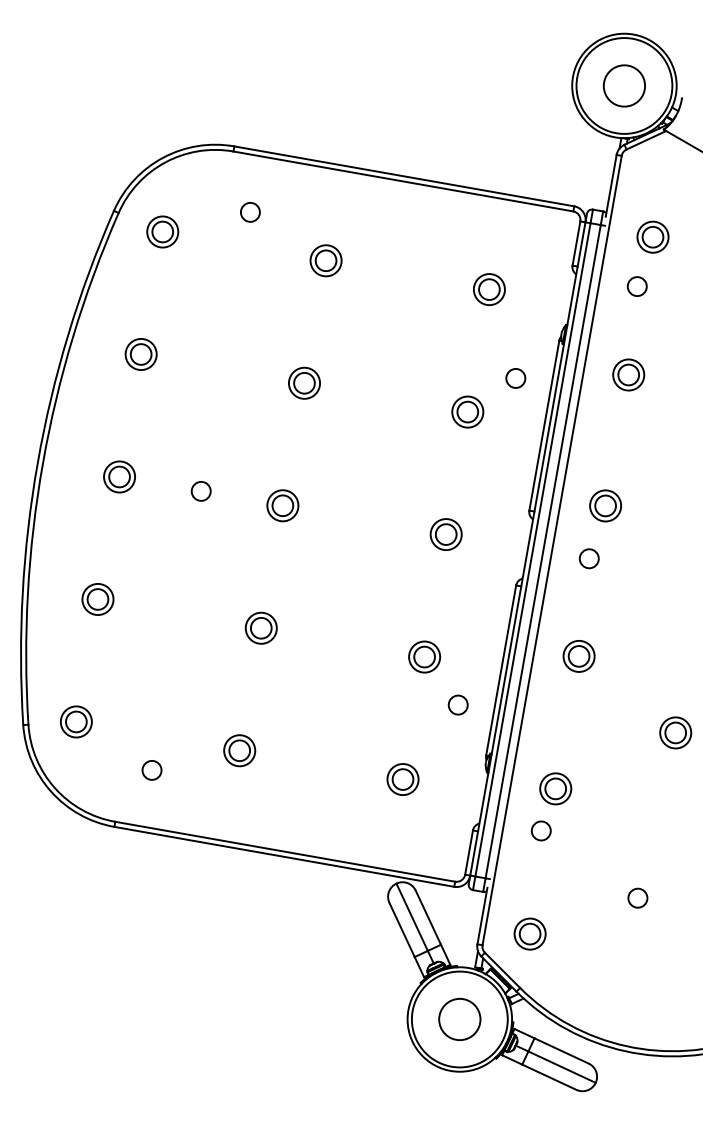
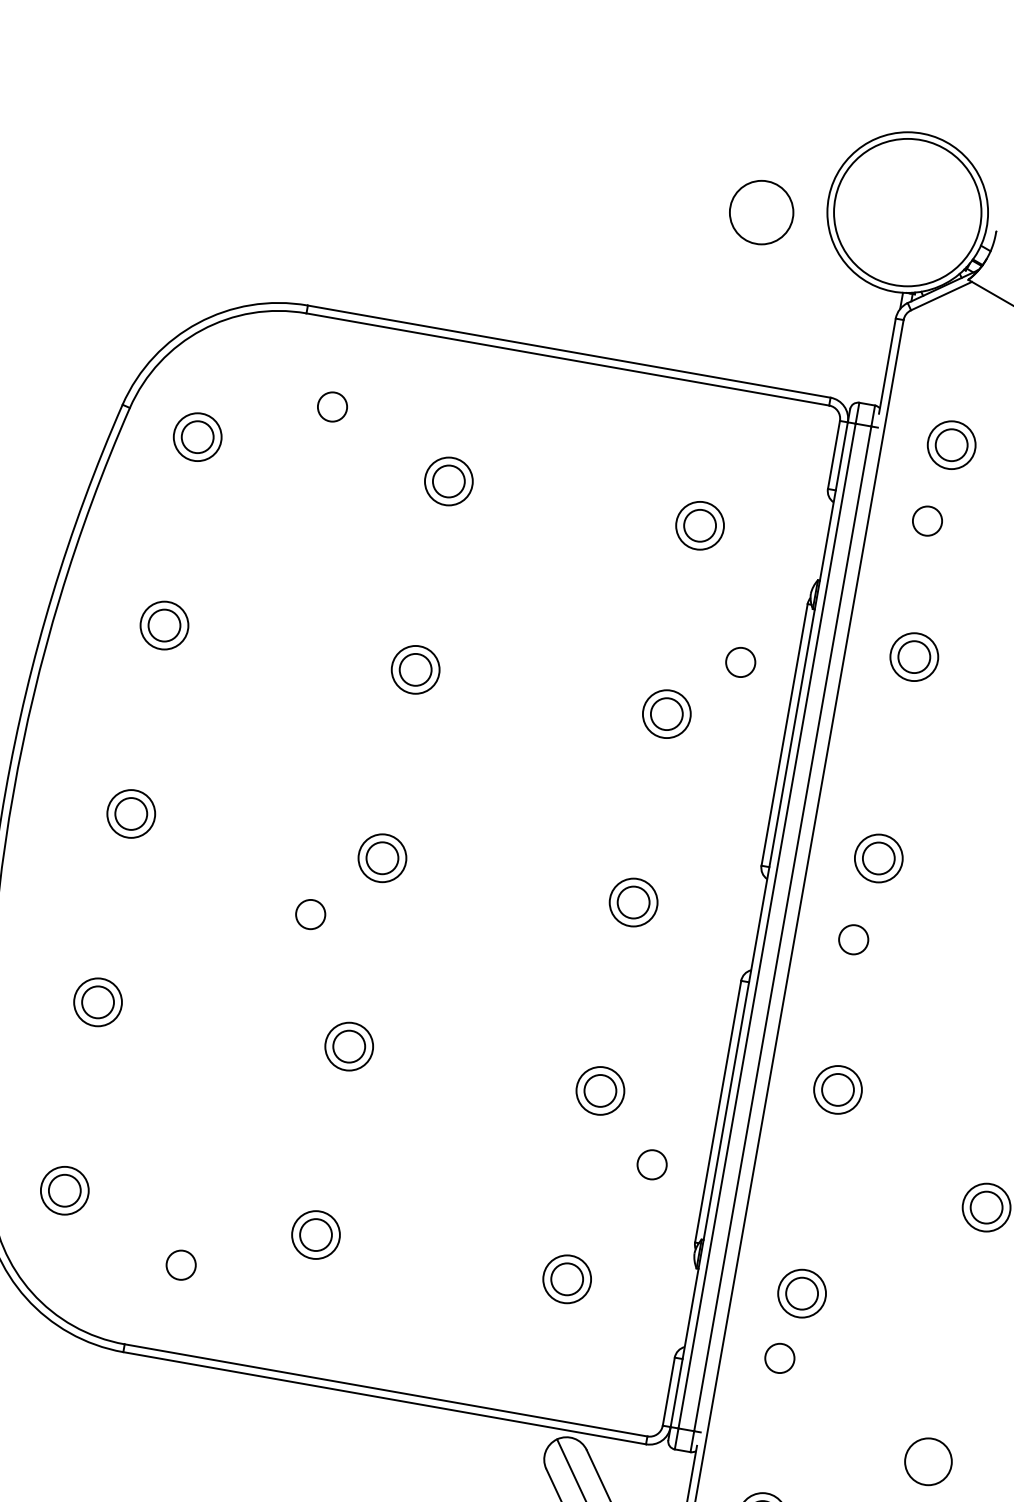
circle: (623, 85) -> (760, 211), moved
circle: (200, 491) -> (309, 914), moved
circle: (637, 897) -> (927, 1460), size x1.6

